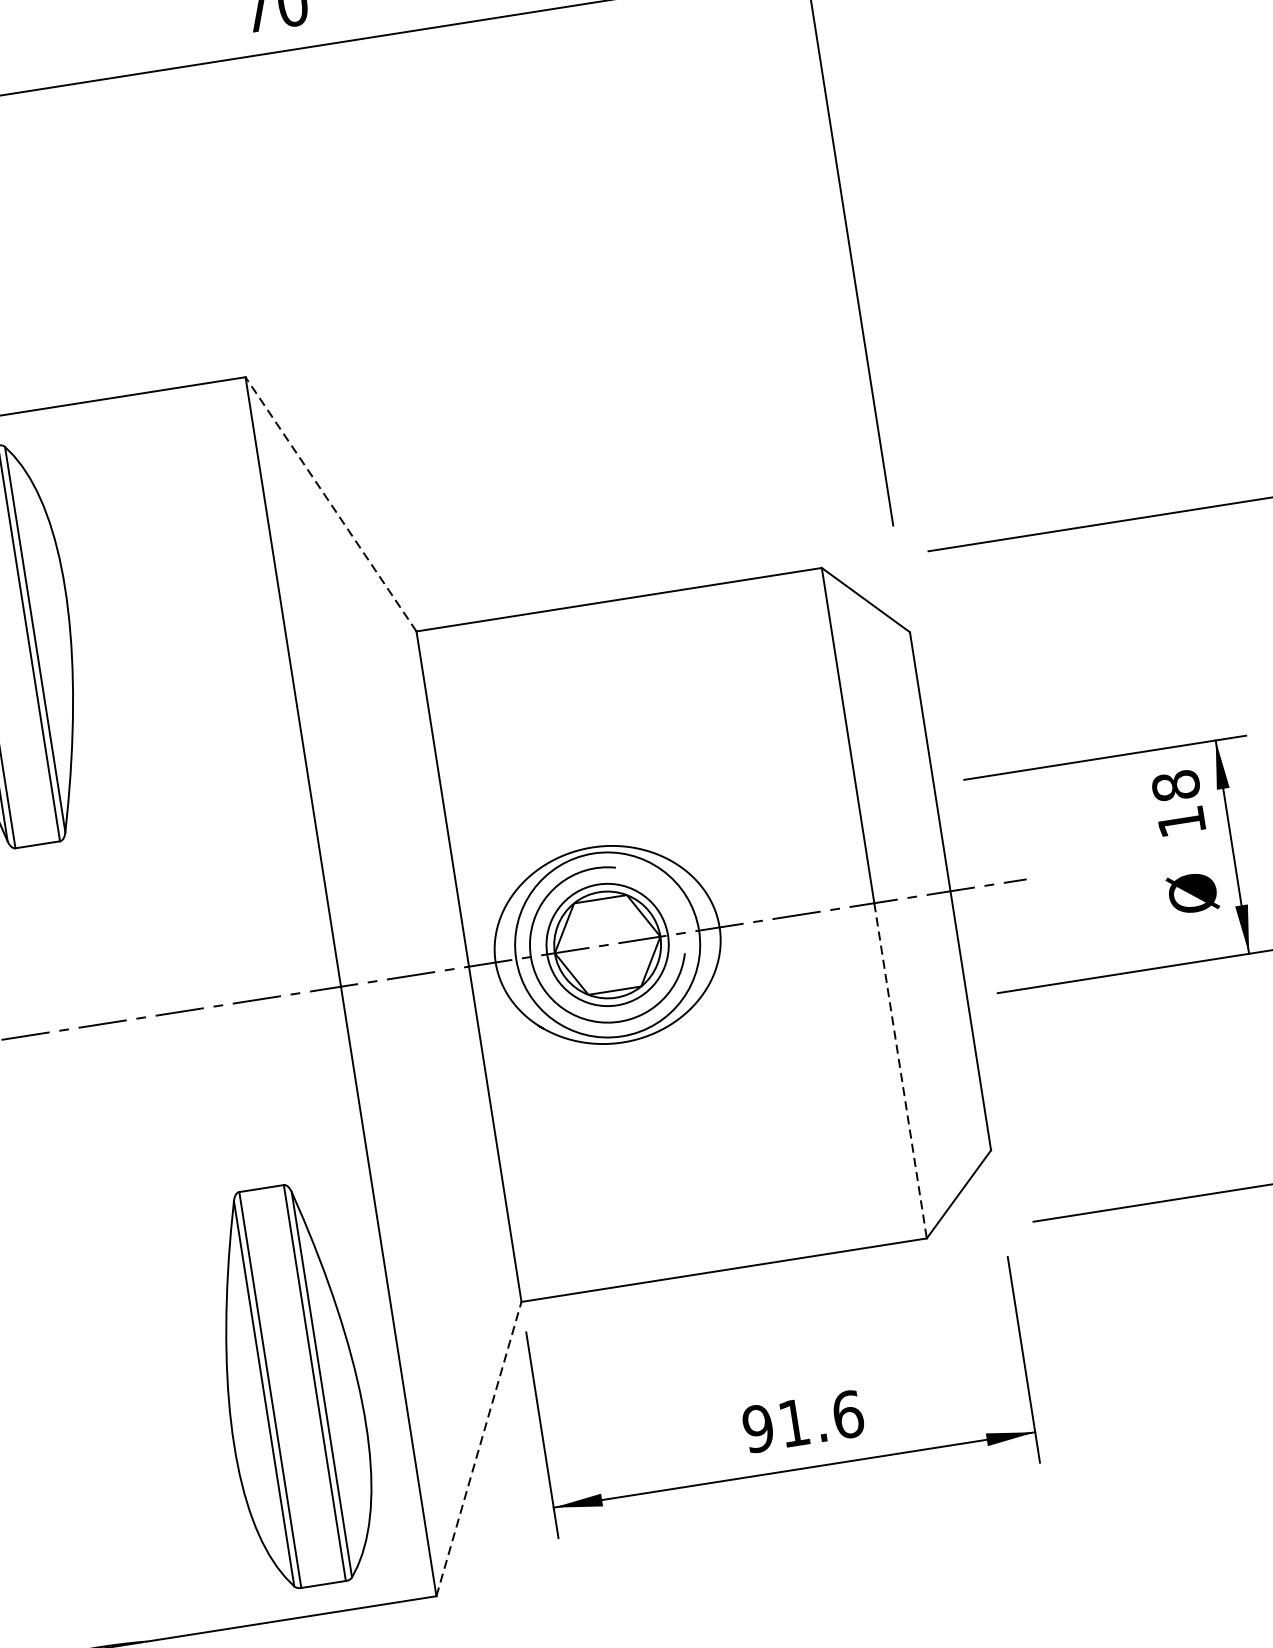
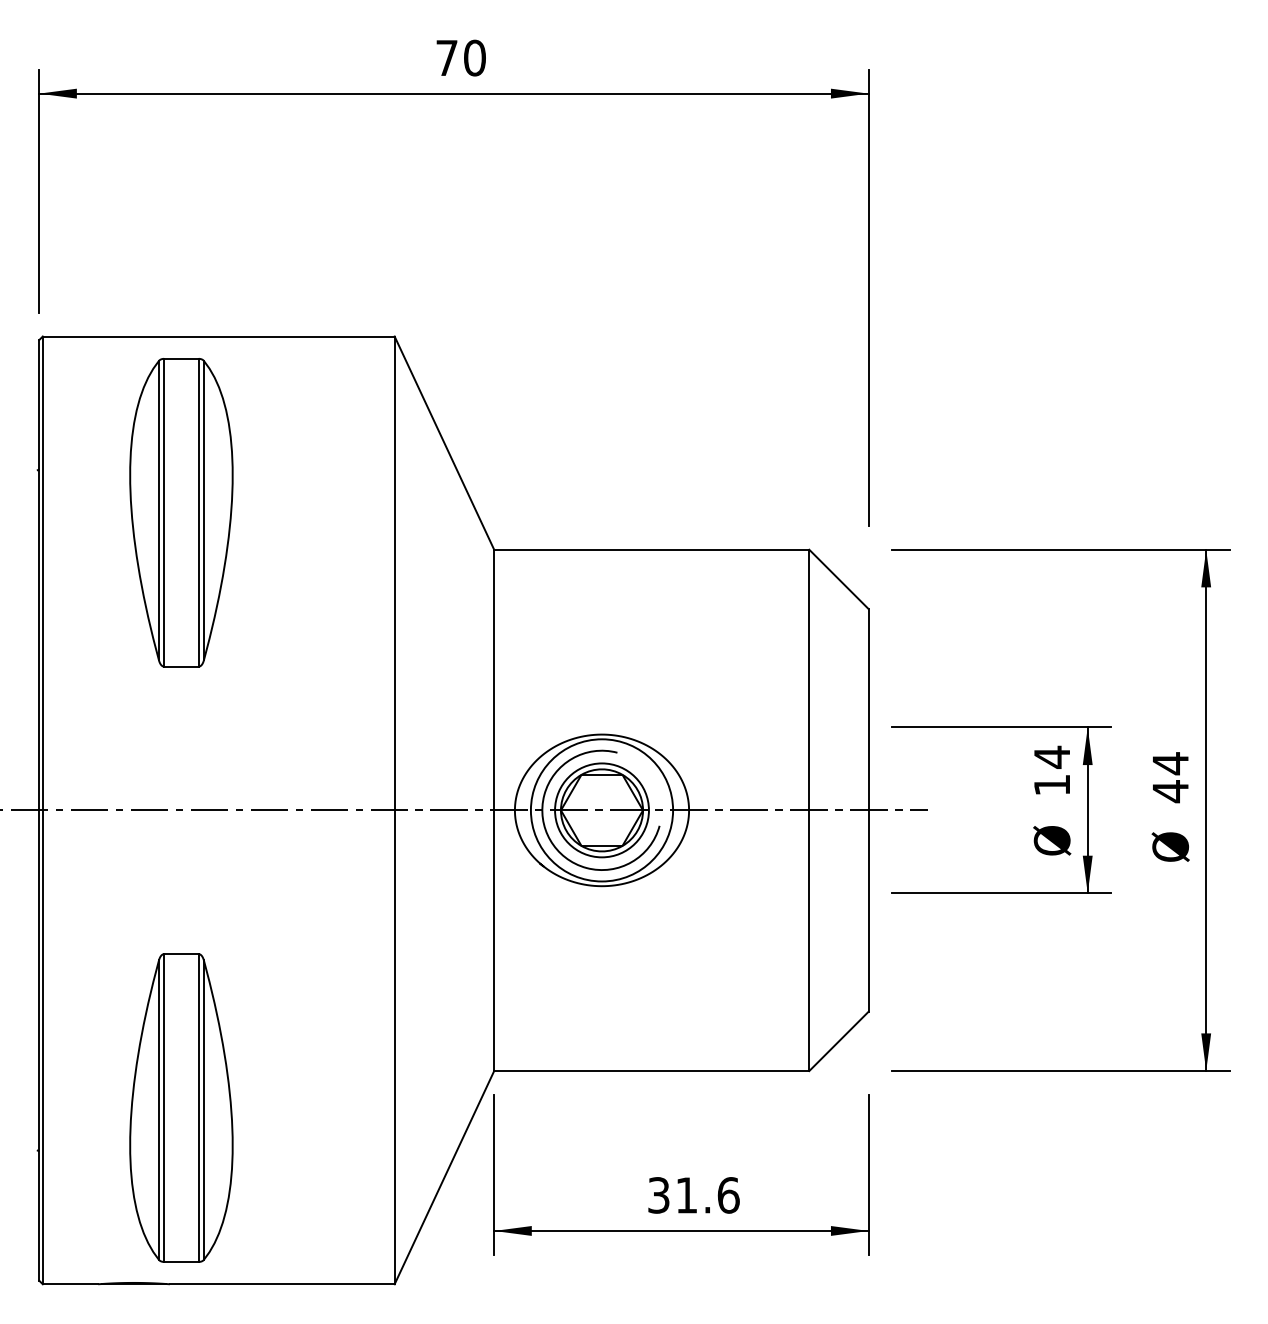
line: (331, 504) -> (444, 443), dashed -> solid
text: (1174, 785) -> (1051, 756), 18 -> 14
line: (900, 1071) -> (809, 941), dashed -> solid
part: (292, 1385) -> (181, 1107), moved
text: (757, 1428) -> (658, 1195), 91.6 -> 31.6
line: (479, 1448) -> (444, 1177), dashed -> solid

